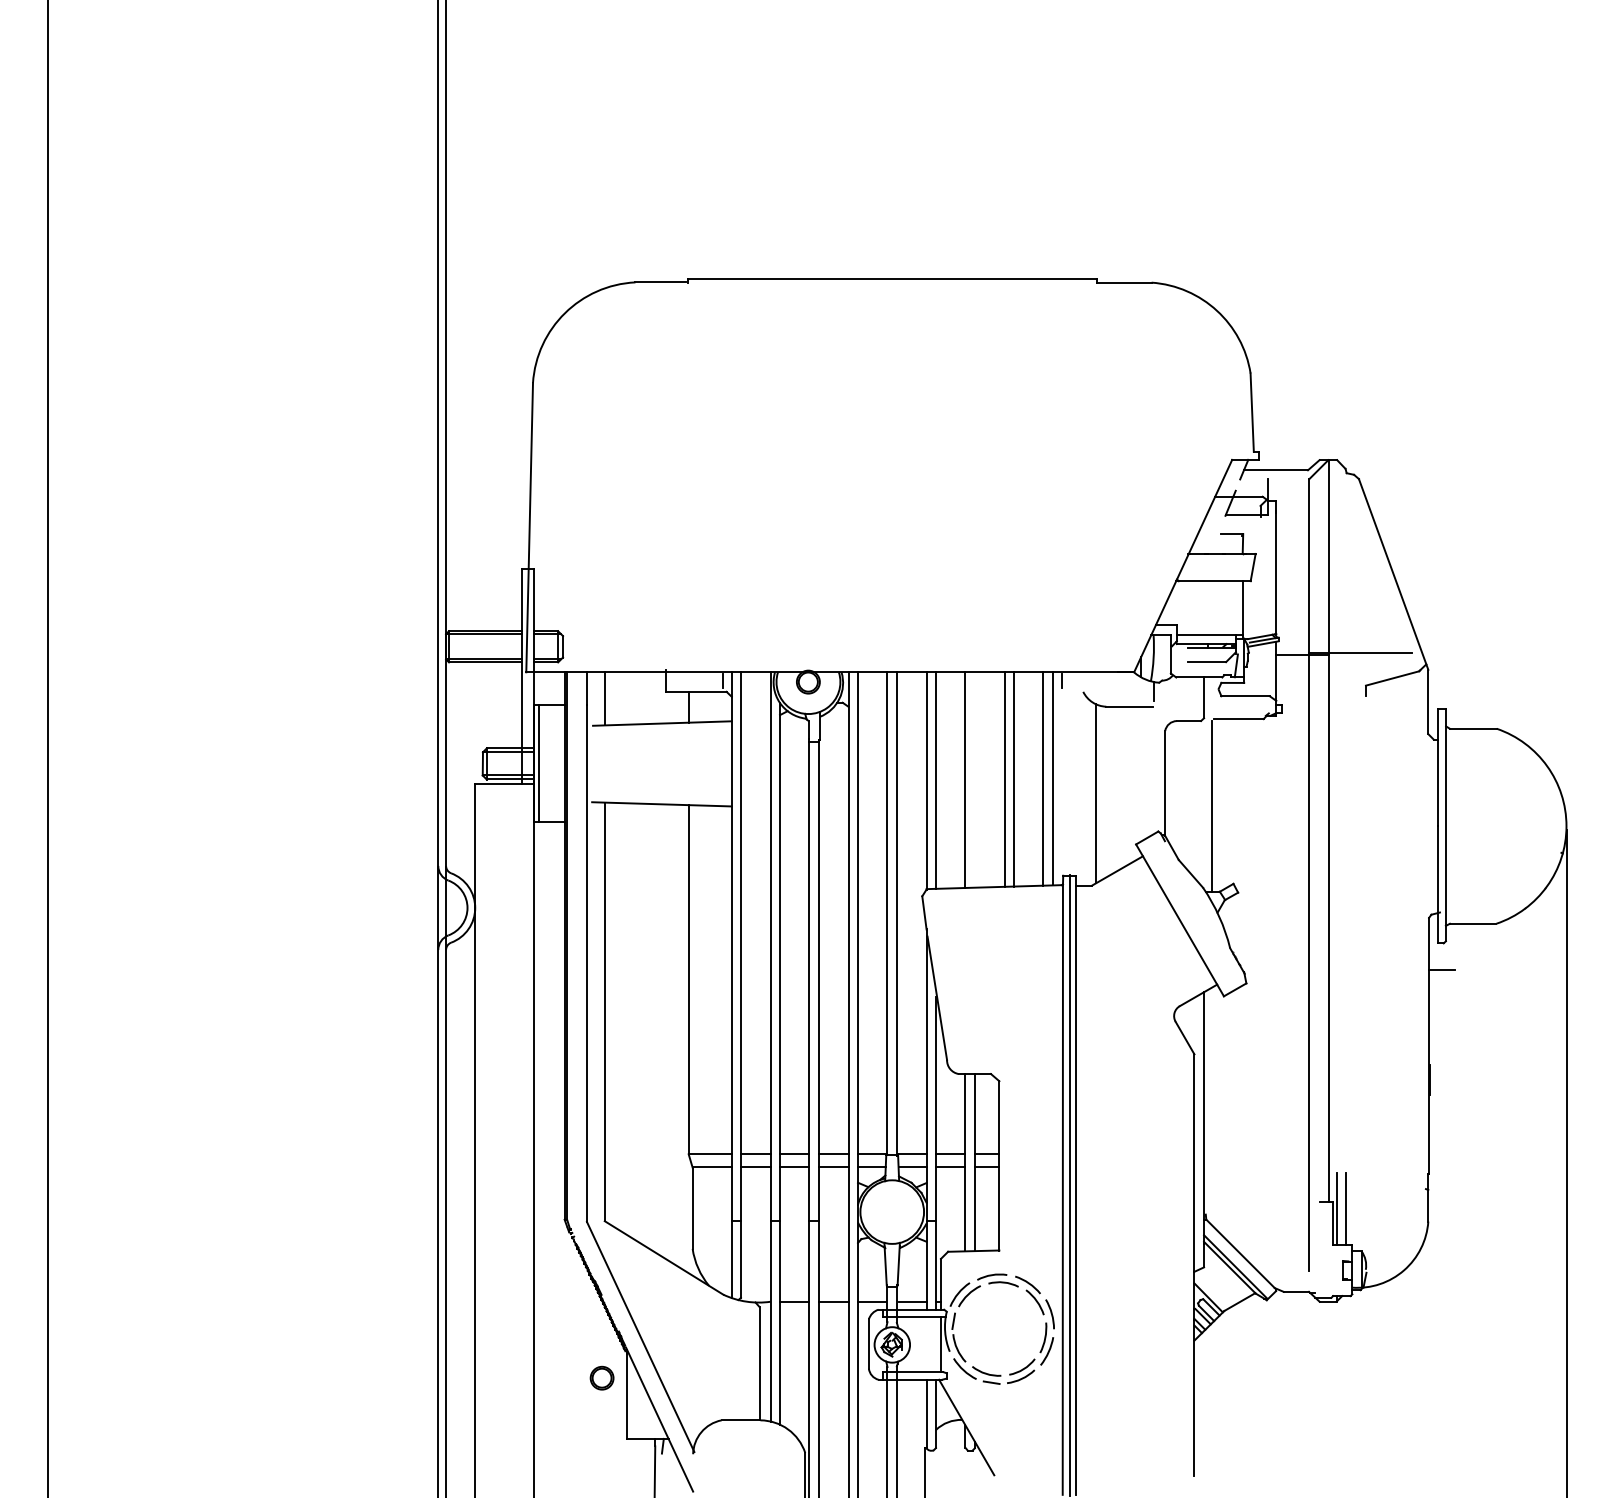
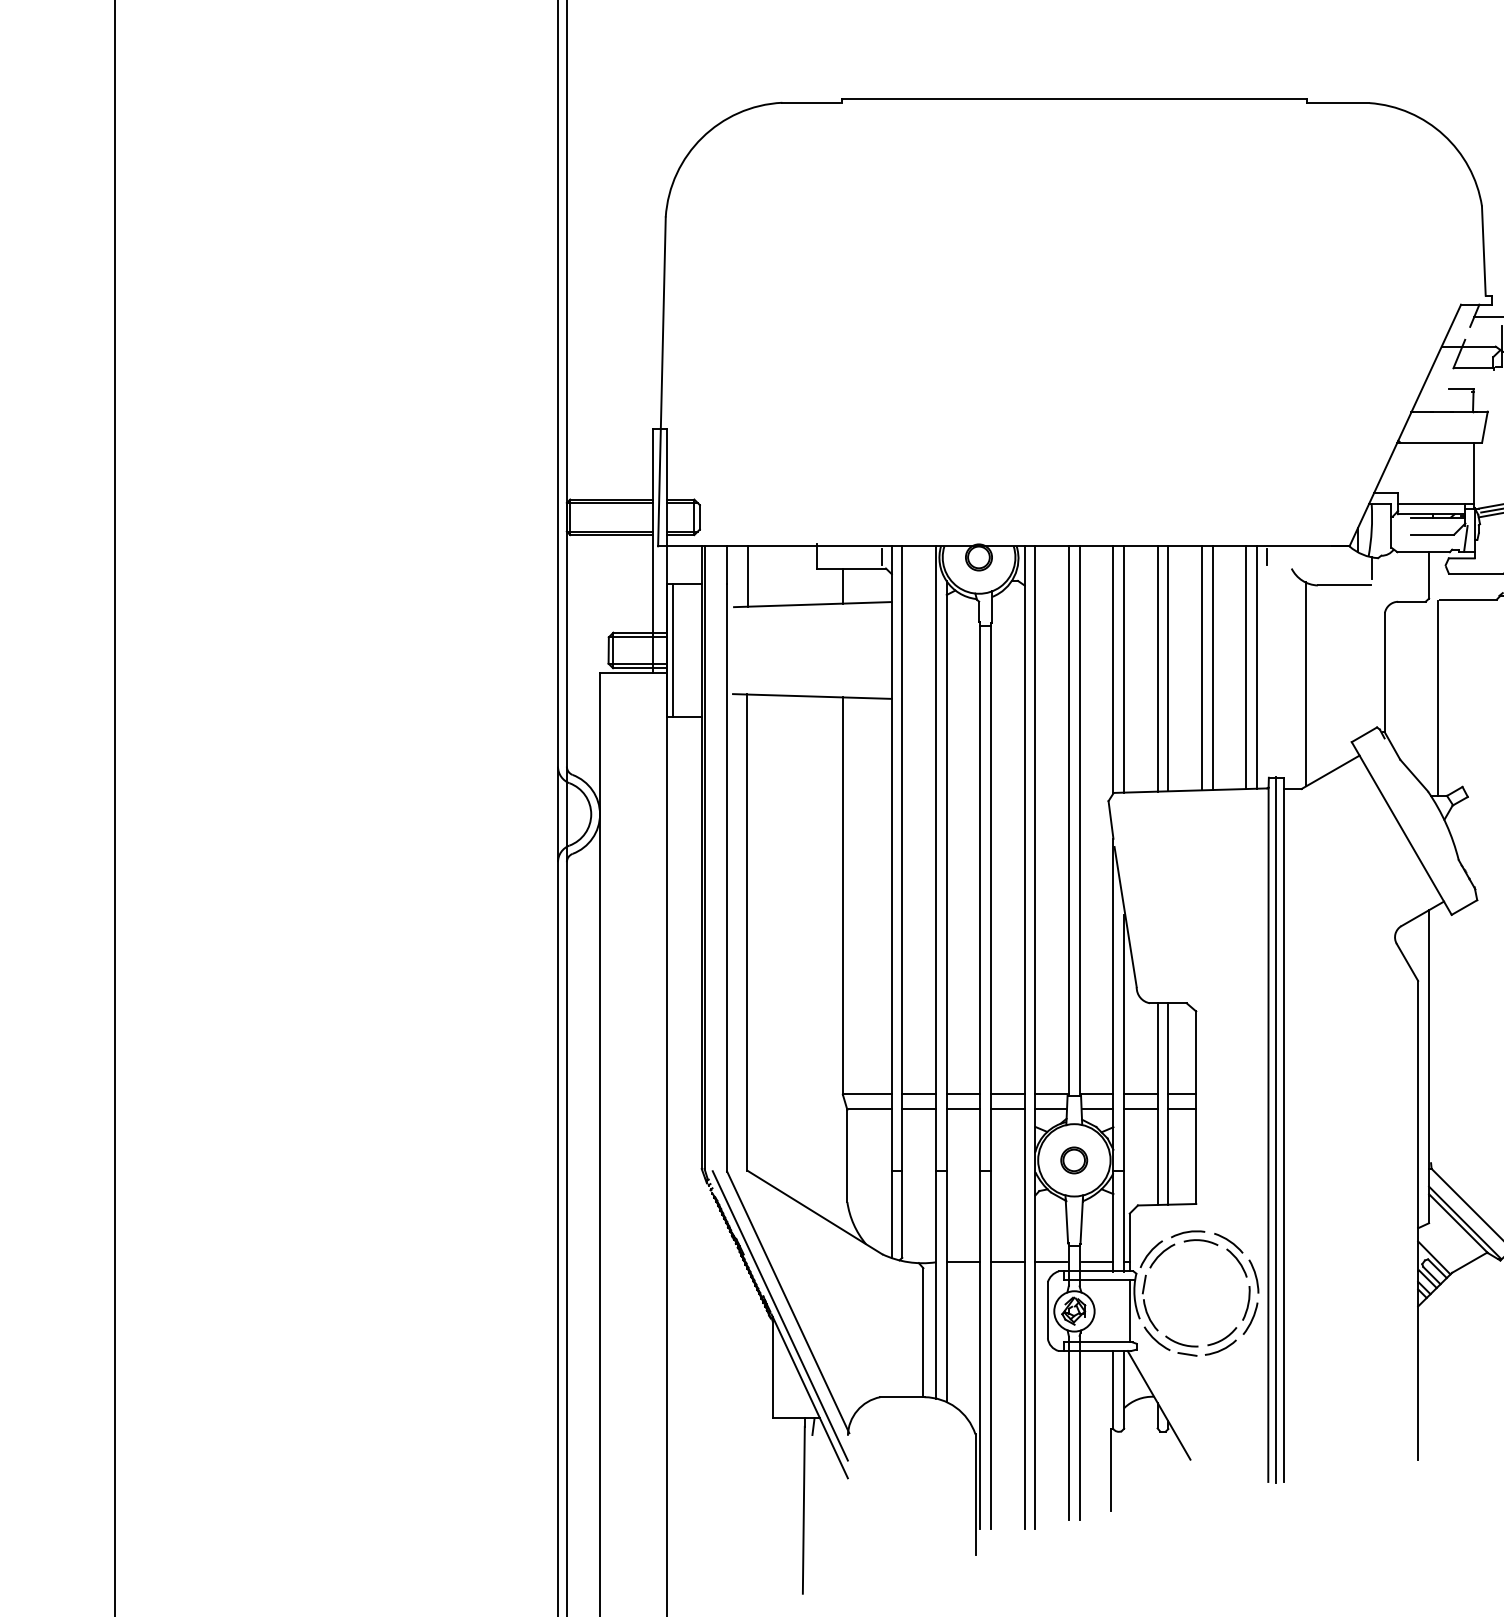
line: (974, 779) -> (1167, 668), added
line: (633, 1348) -> (780, 1315), added
part: (601, 1377) -> (1073, 1159), moved

